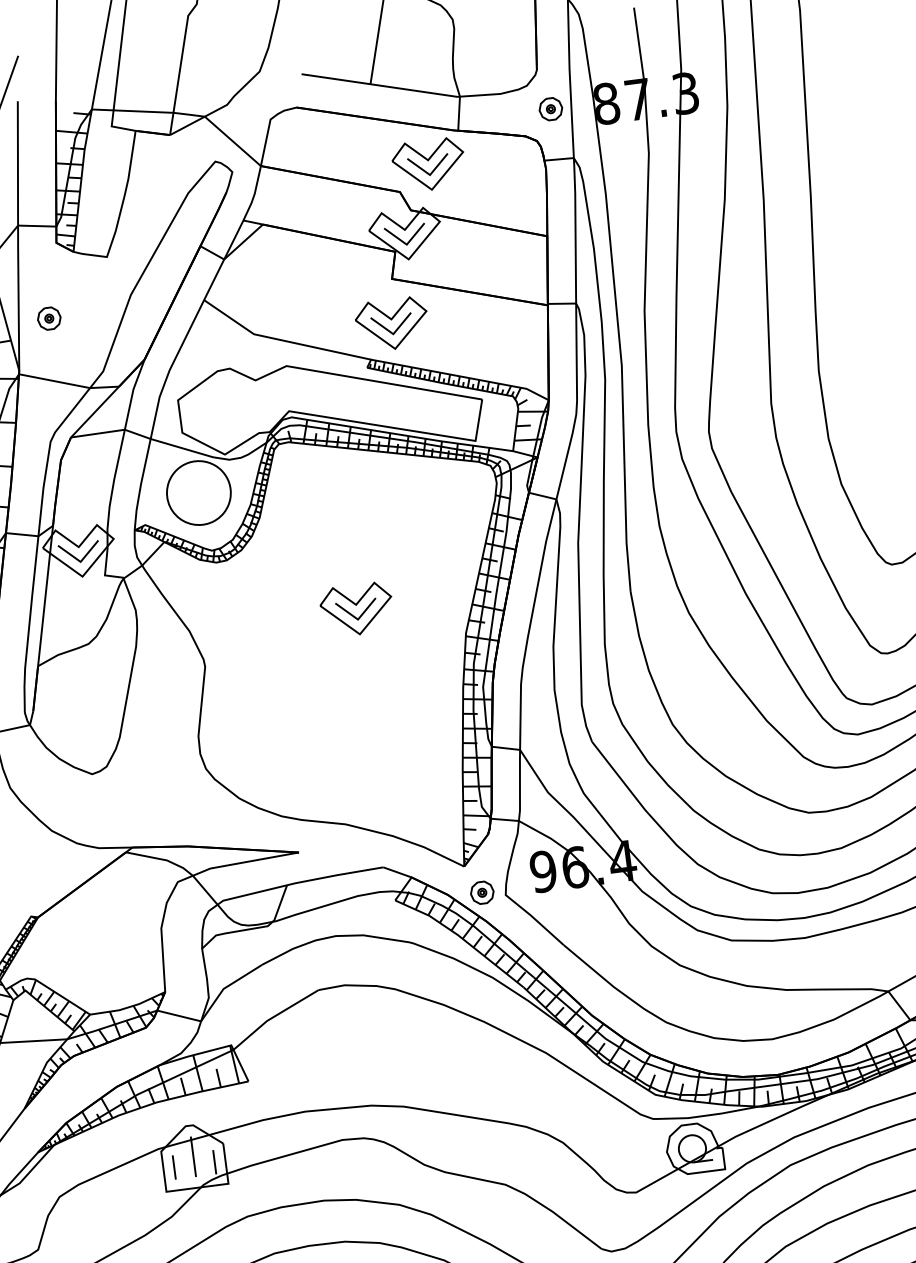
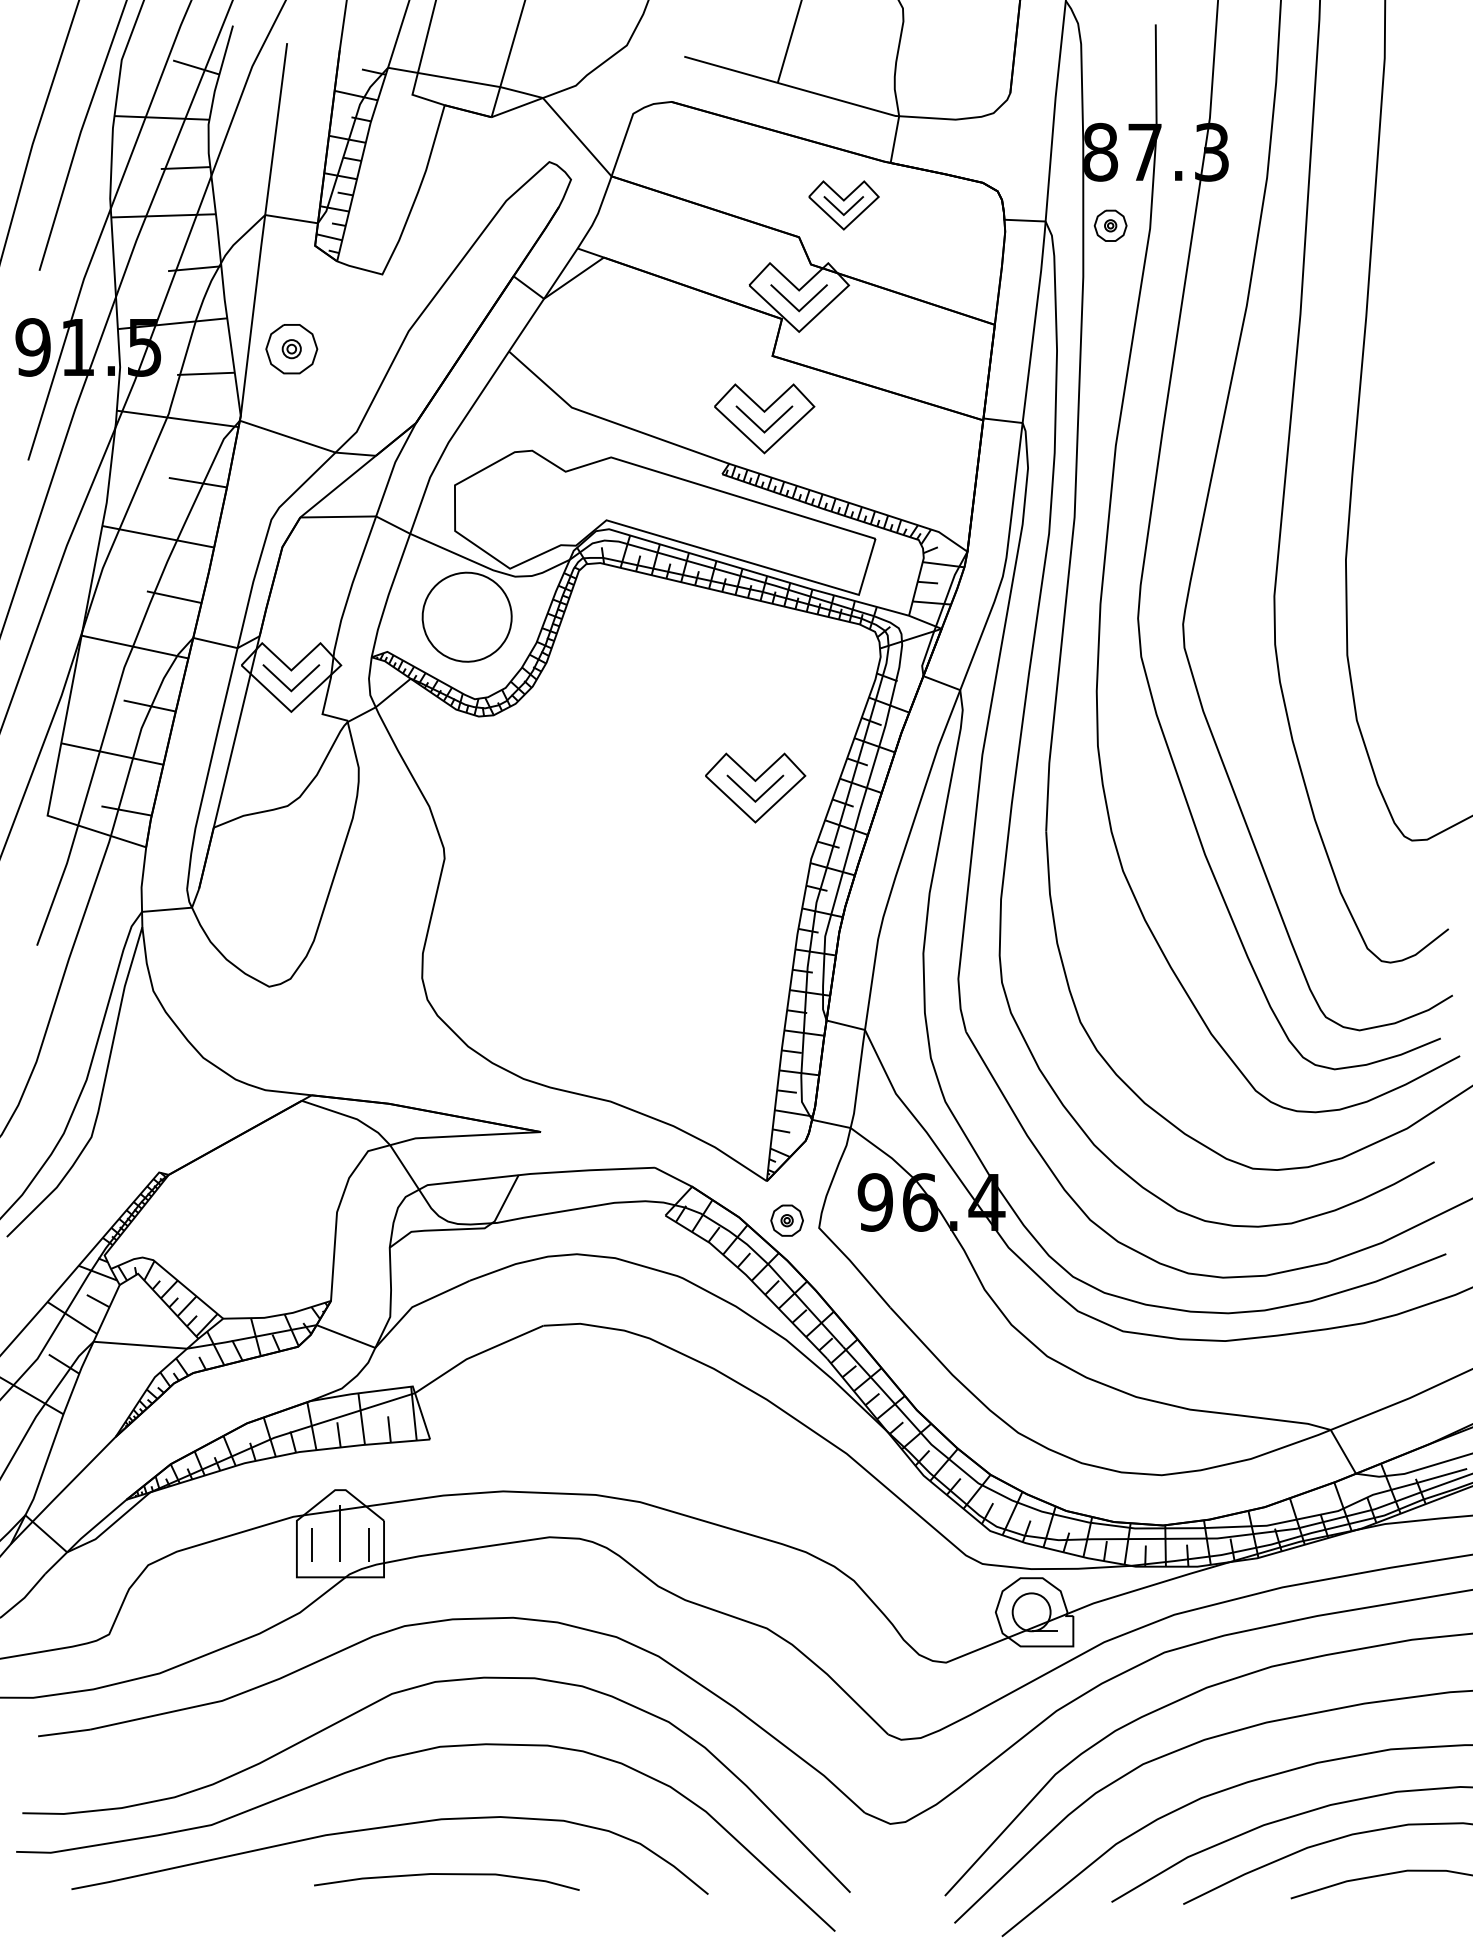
part: (550, 108) -> (1110, 225), moved
part: (428, 165) -> (843, 205), size x0.7
part: (49, 318) -> (291, 349), size x1.6
part: (356, 609) -> (755, 787), moved

